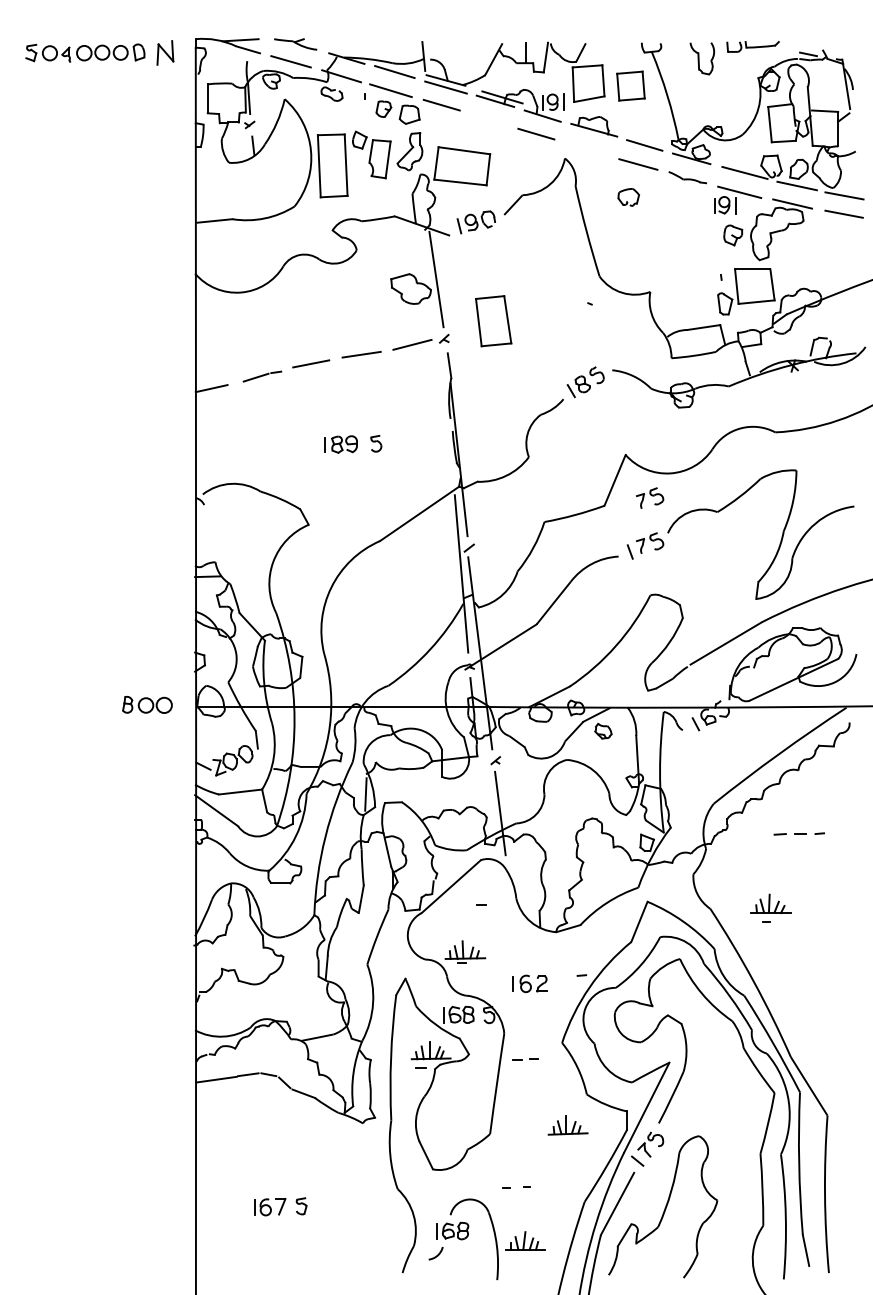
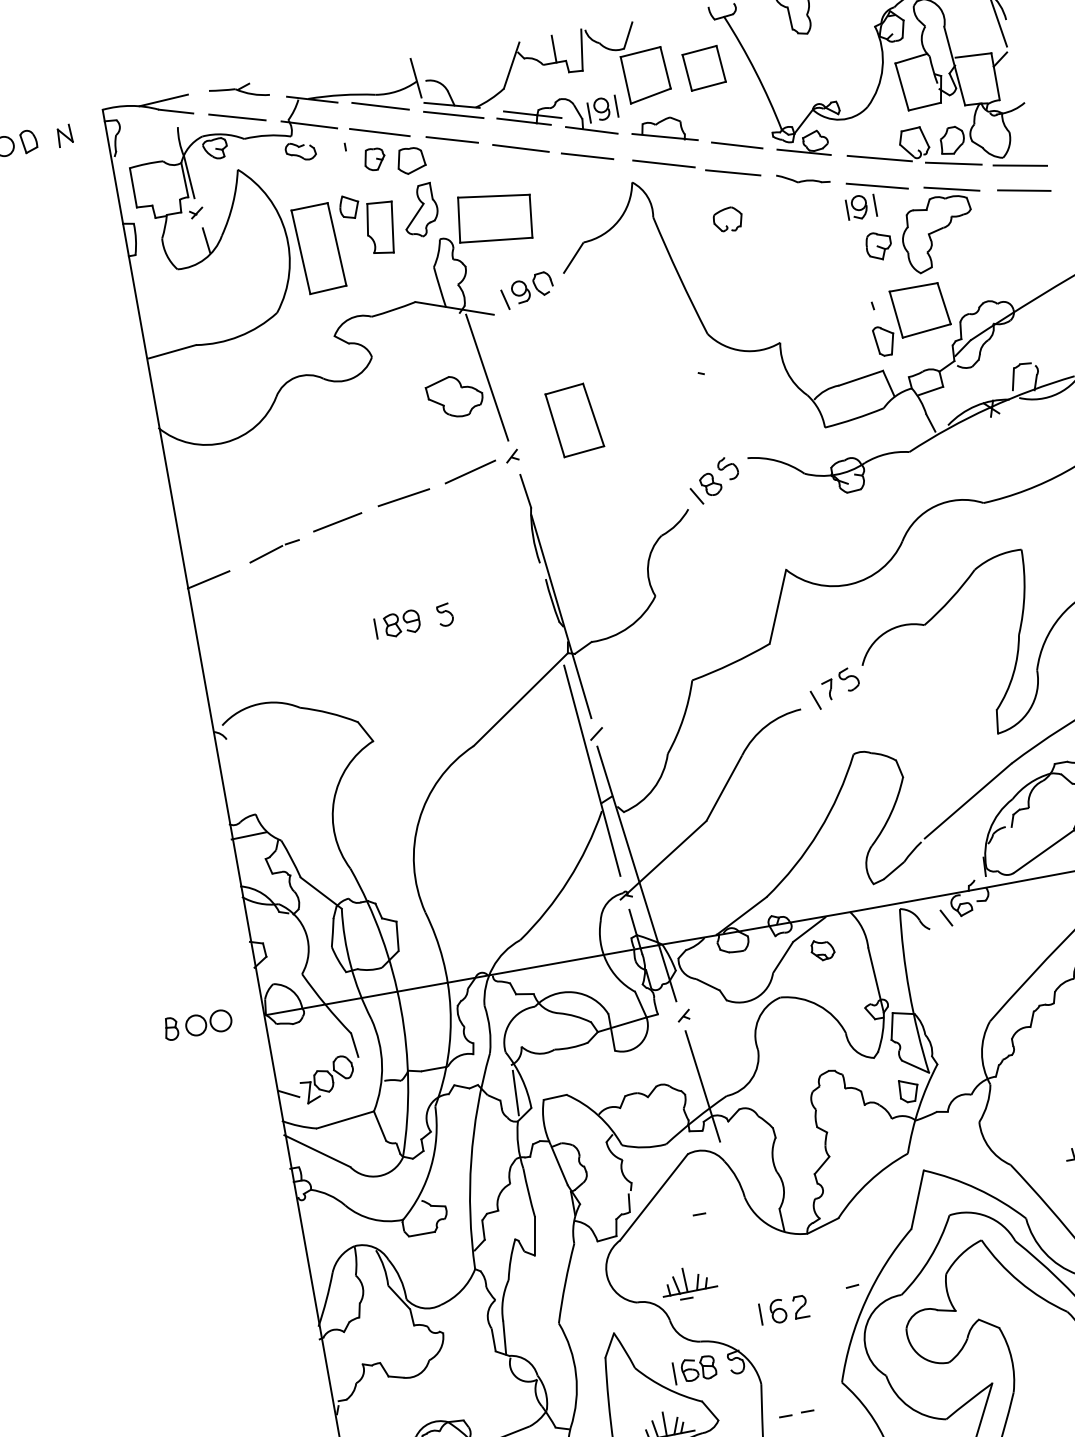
part: (165, 52) -> (64, 135), size x0.62
line: (489, 120) -> (520, 149), added
line: (589, 148) -> (663, 162), added
part: (650, 497) -> (830, 621), removed

